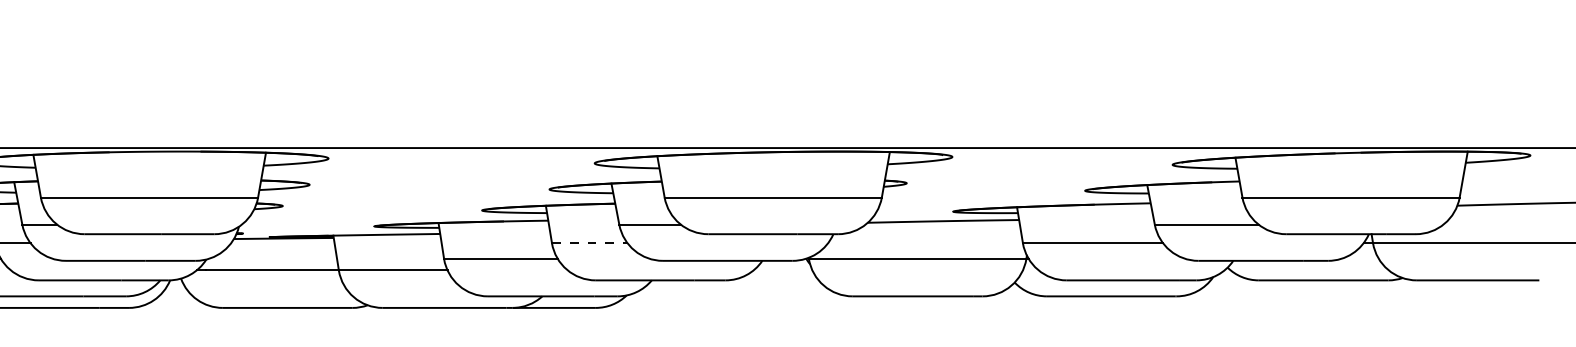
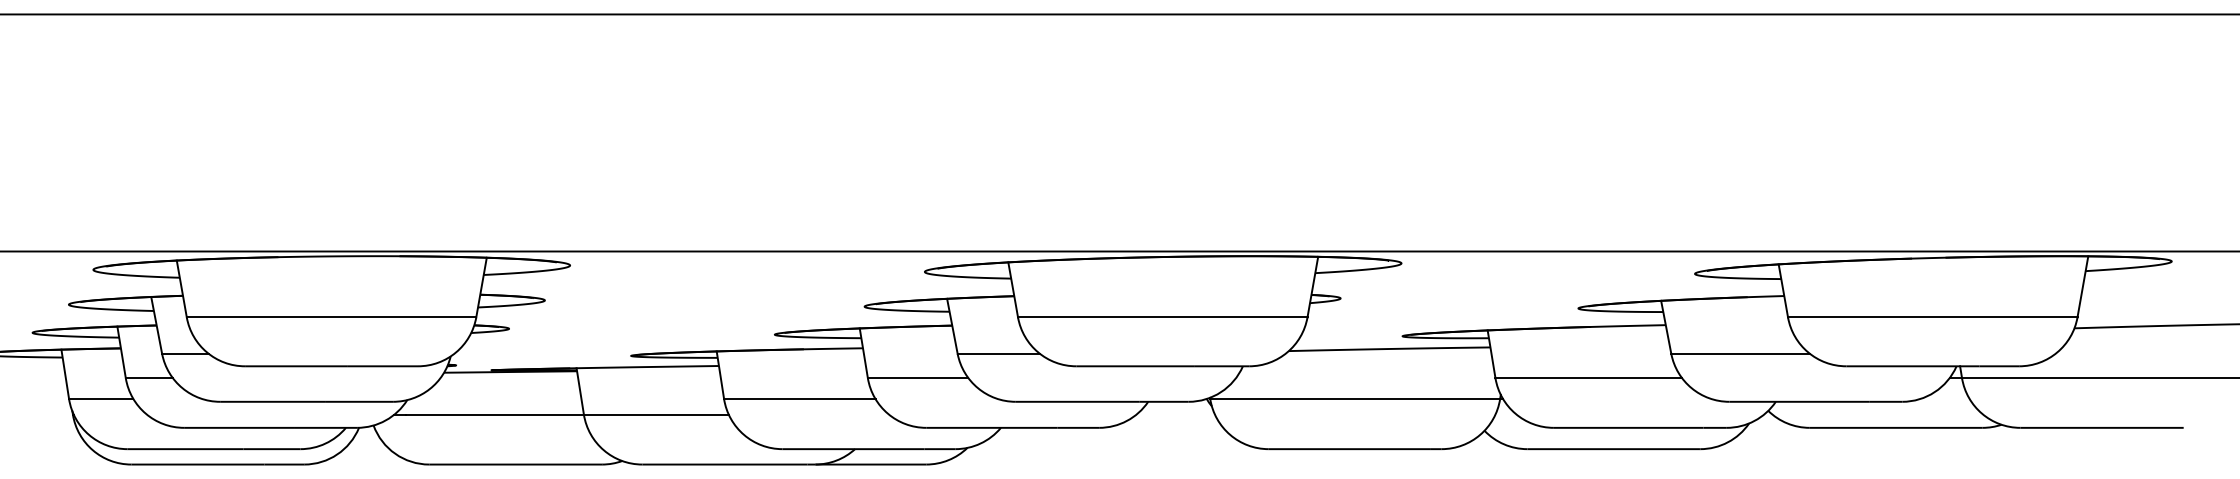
line: (589, 243) -> (918, 378), dashed -> solid

